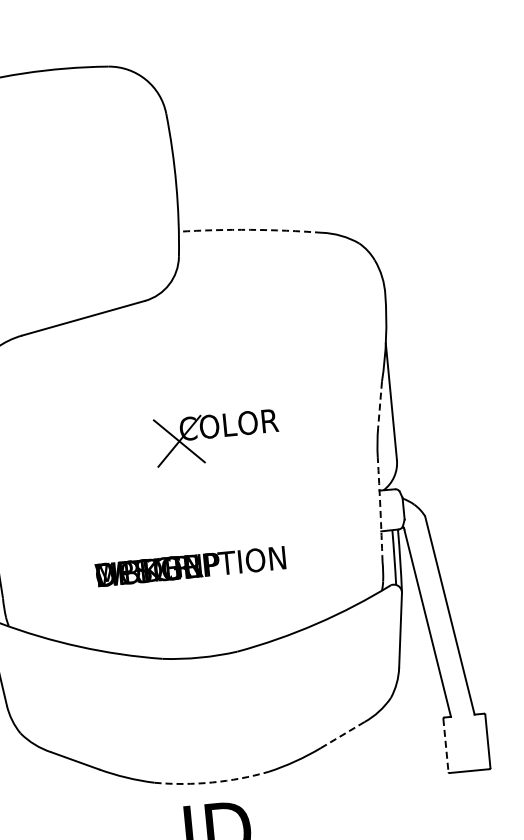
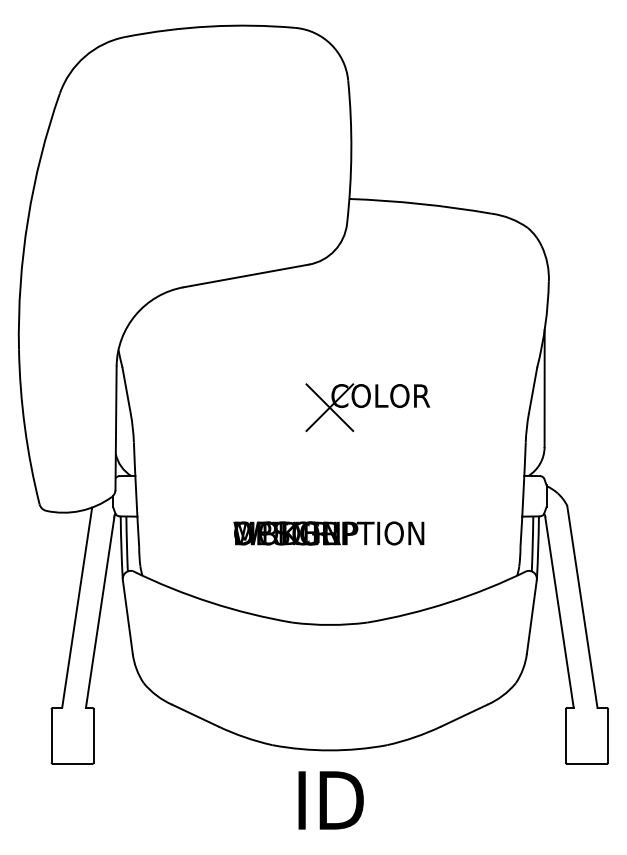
arc: (250, 229) -> (420, 203), dashed -> solid
line: (379, 405) -> (532, 391), dashed -> solid
arc: (380, 509) -> (523, 494), dashed -> solid
line: (341, 734) -> (463, 715), dashed -> solid
line: (445, 746) -> (565, 736), dashed -> solid
arc: (211, 782) -> (329, 750), dashed -> solid

